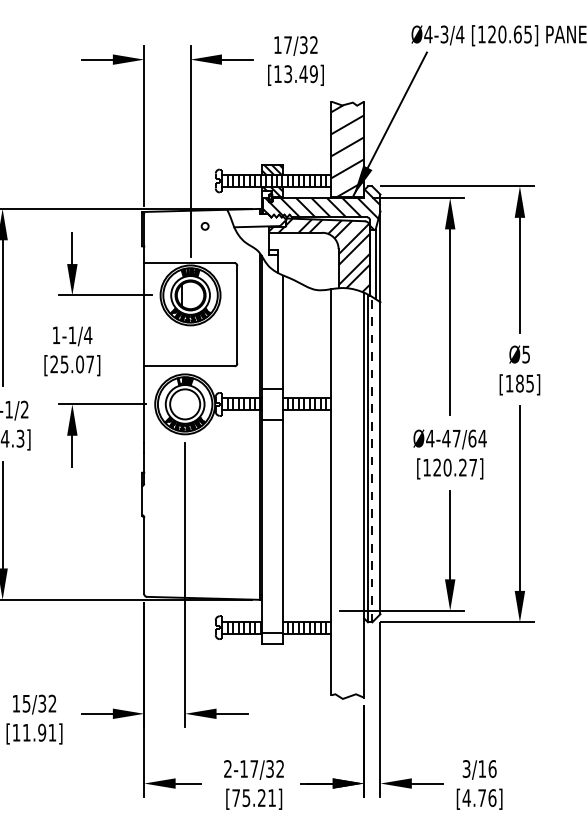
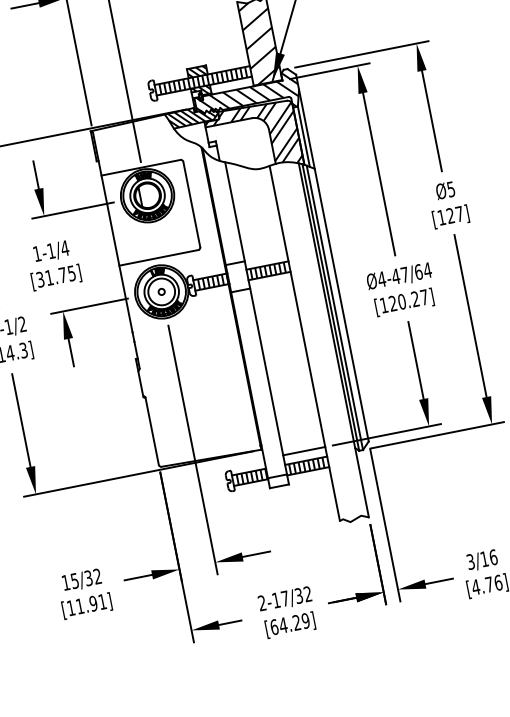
hatch: (256, 218) -> (191, 117), added
circle: (204, 226) -> (161, 292), moved
text: (71, 364) -> (55, 276), [25.07] -> [31.75]
text: (524, 383) -> (454, 214), [185] -> [127]
line: (372, 459) -> (334, 307), dashed -> solid
line: (307, 610) -> (304, 450), added
text: (254, 798) -> (290, 624), [75.21] -> [64.29]

